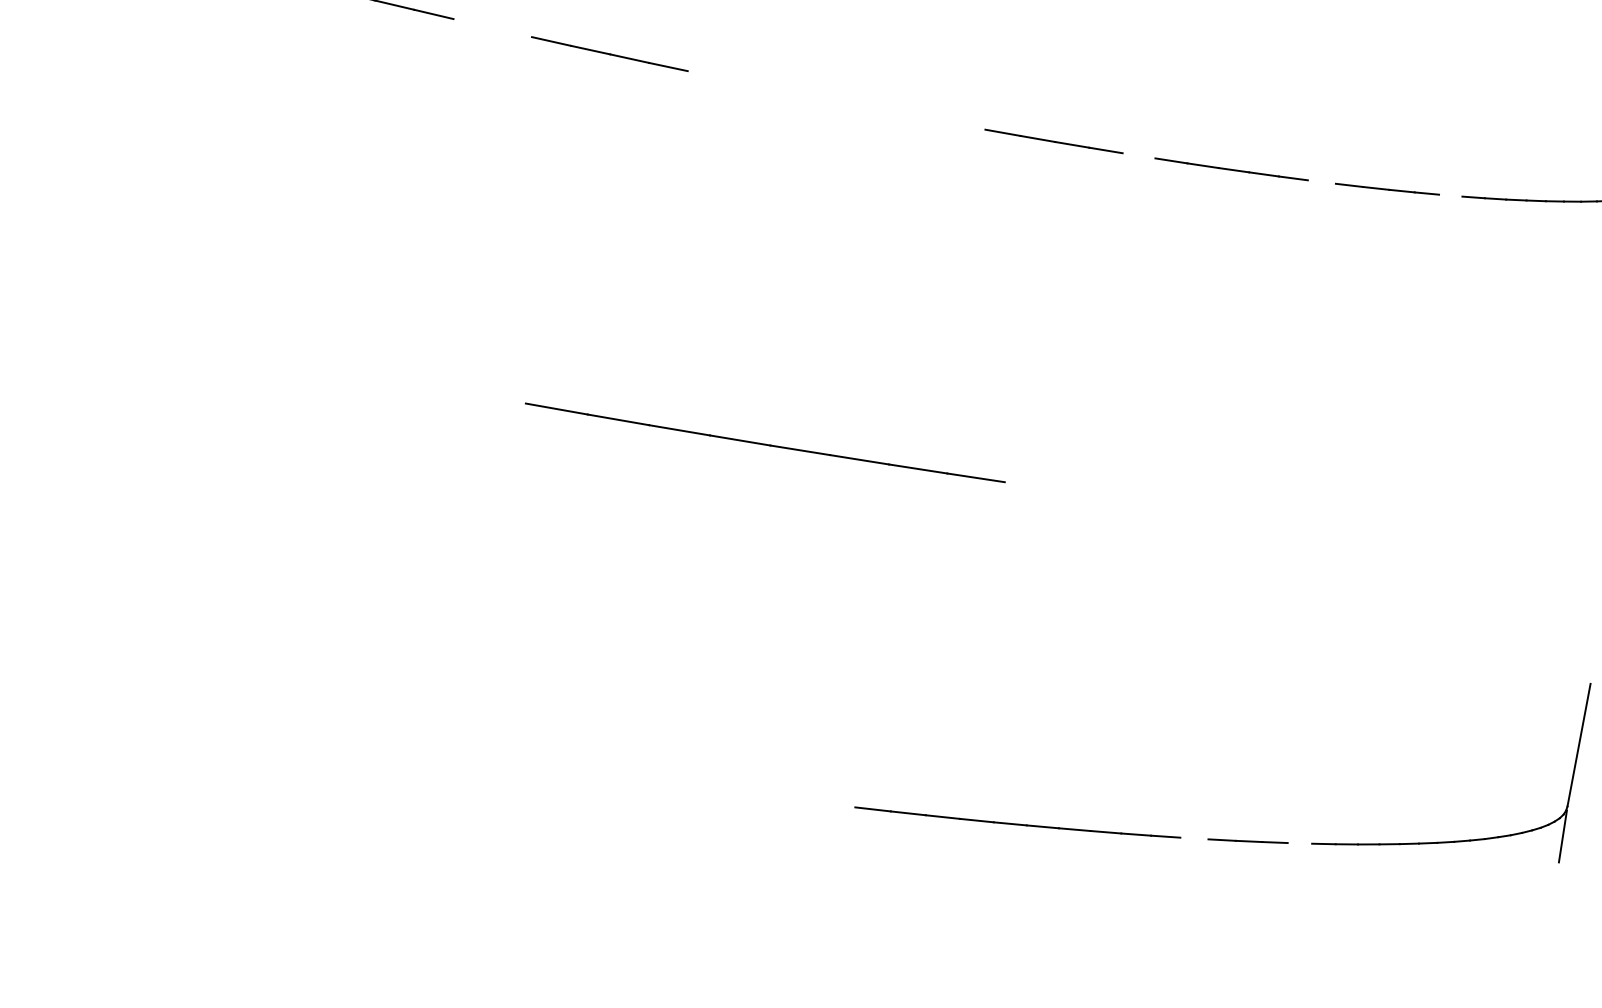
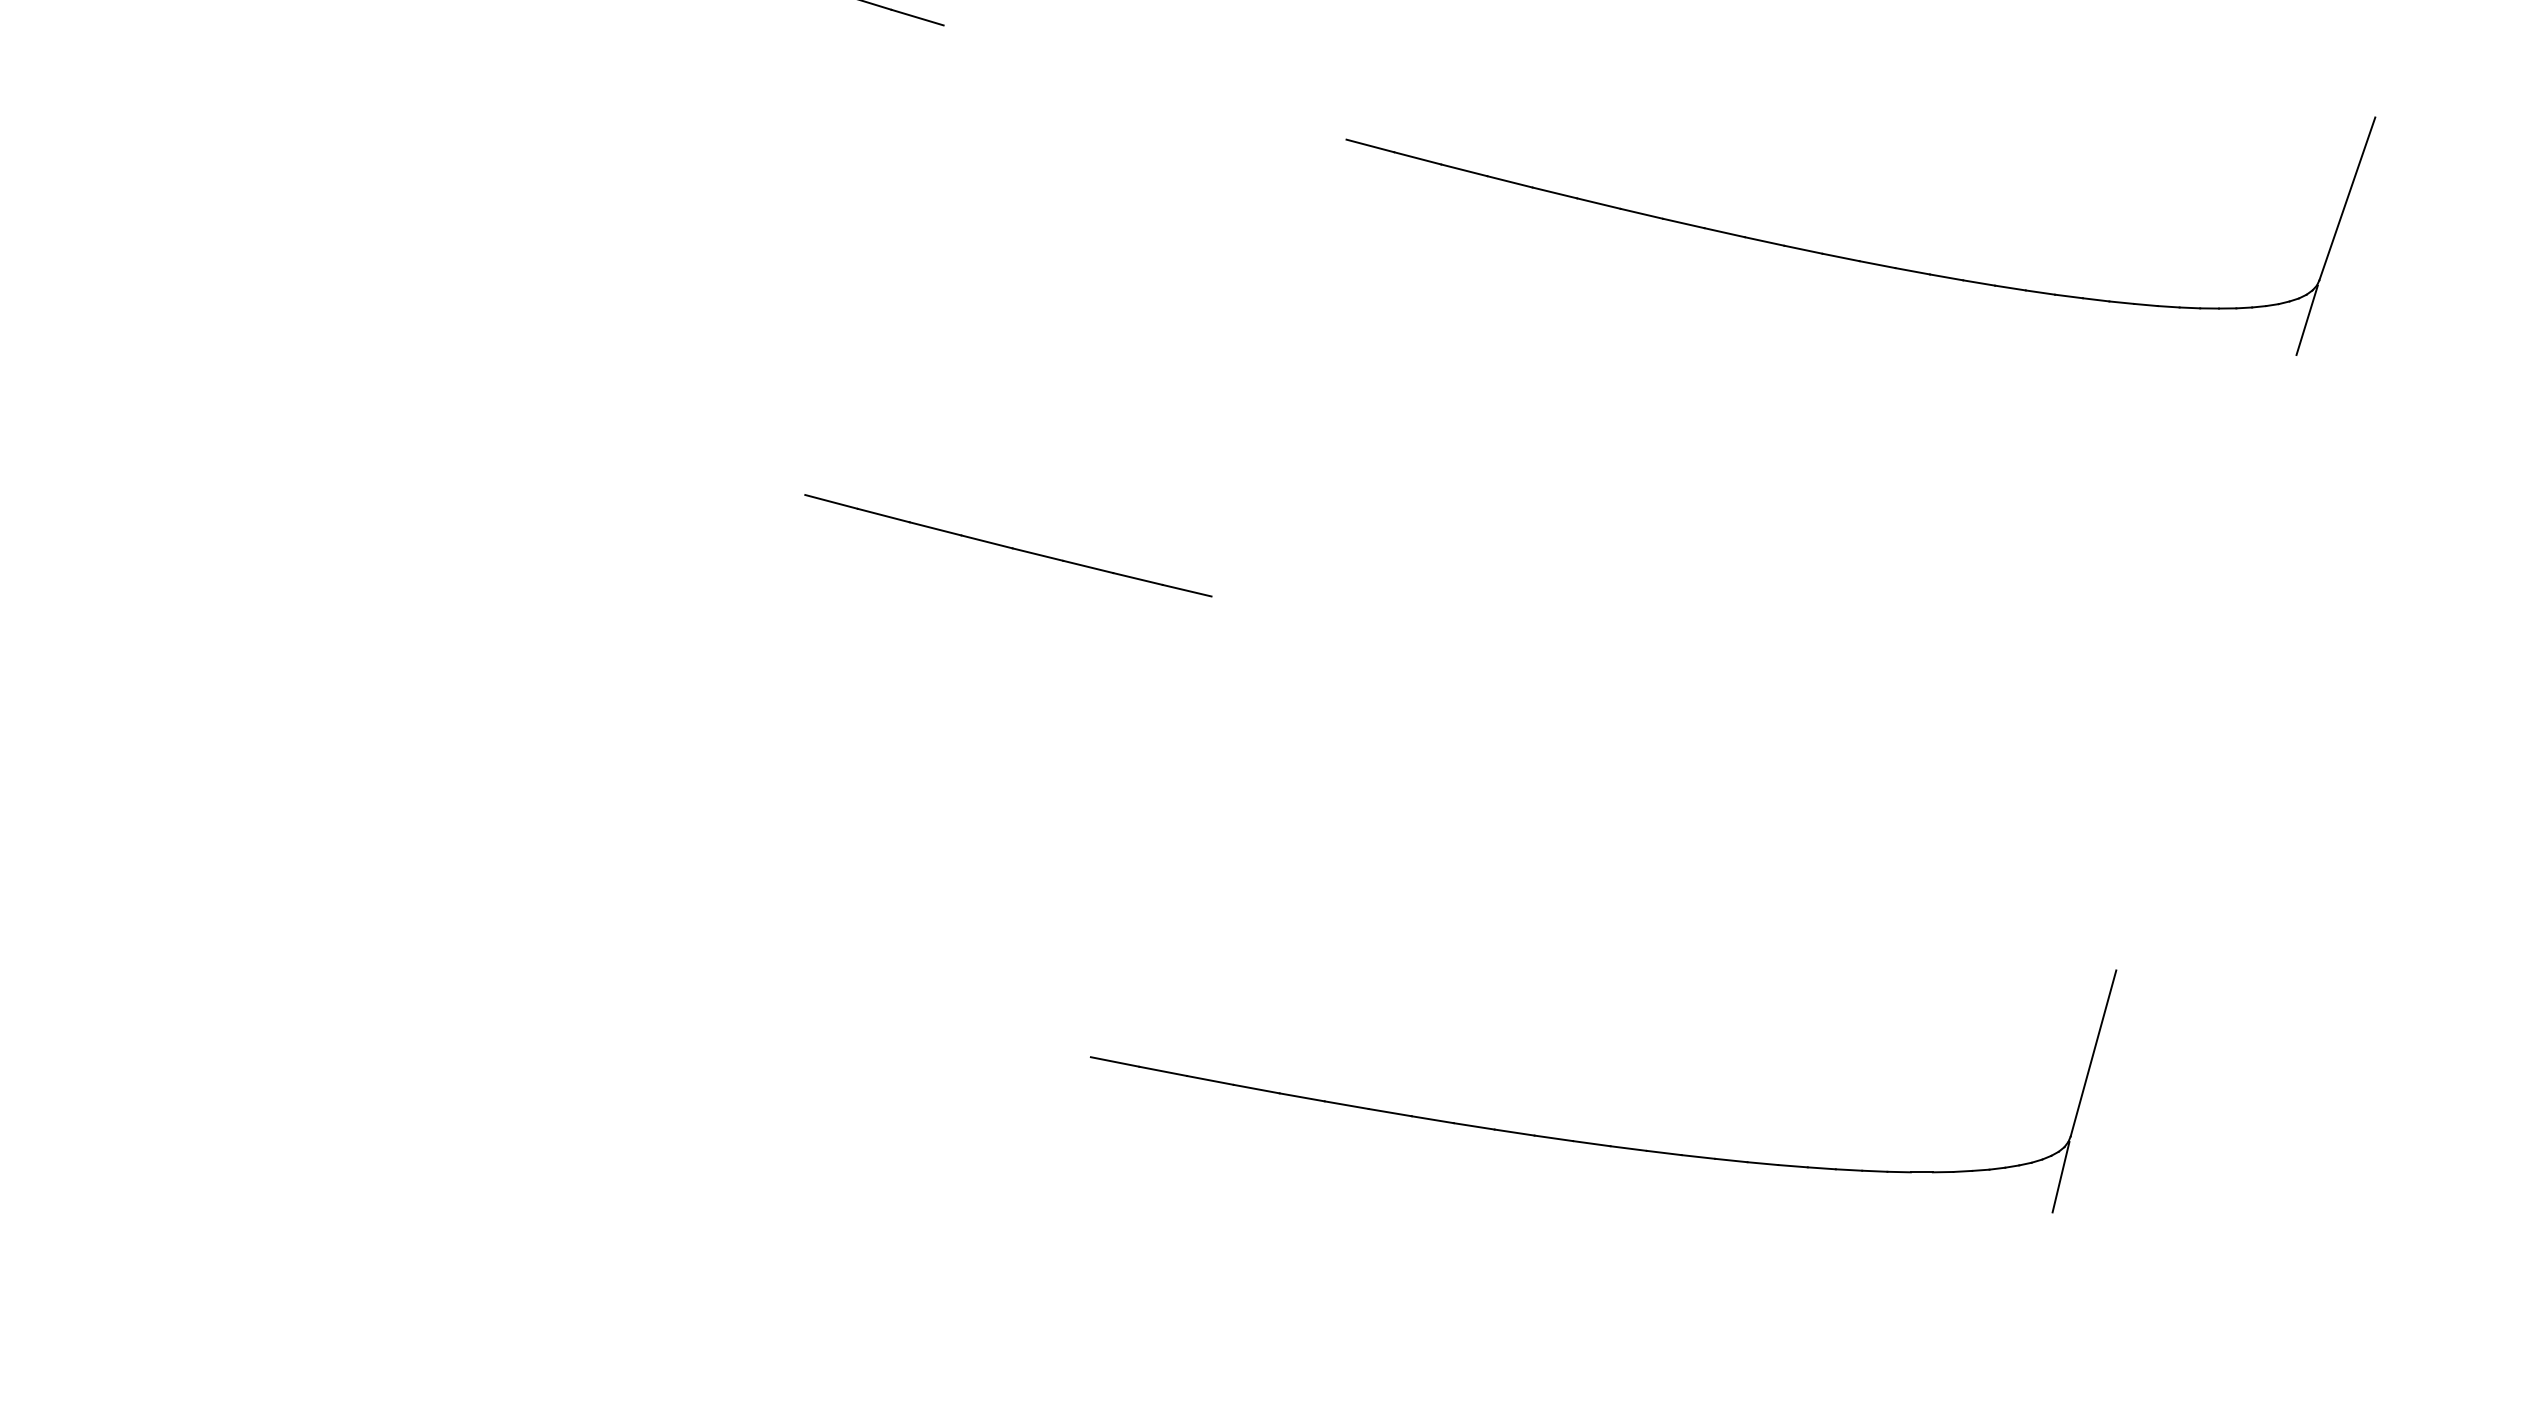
line: (1138, 155) -> (1554, 192), added
line: (1321, 181) -> (1803, 249), added
line: (1450, 195) -> (1979, 282), added
part: (765, 442) -> (1008, 545), size x0.62
line: (1194, 838) -> (1553, 1138), added
line: (1299, 843) -> (1698, 1156), added

